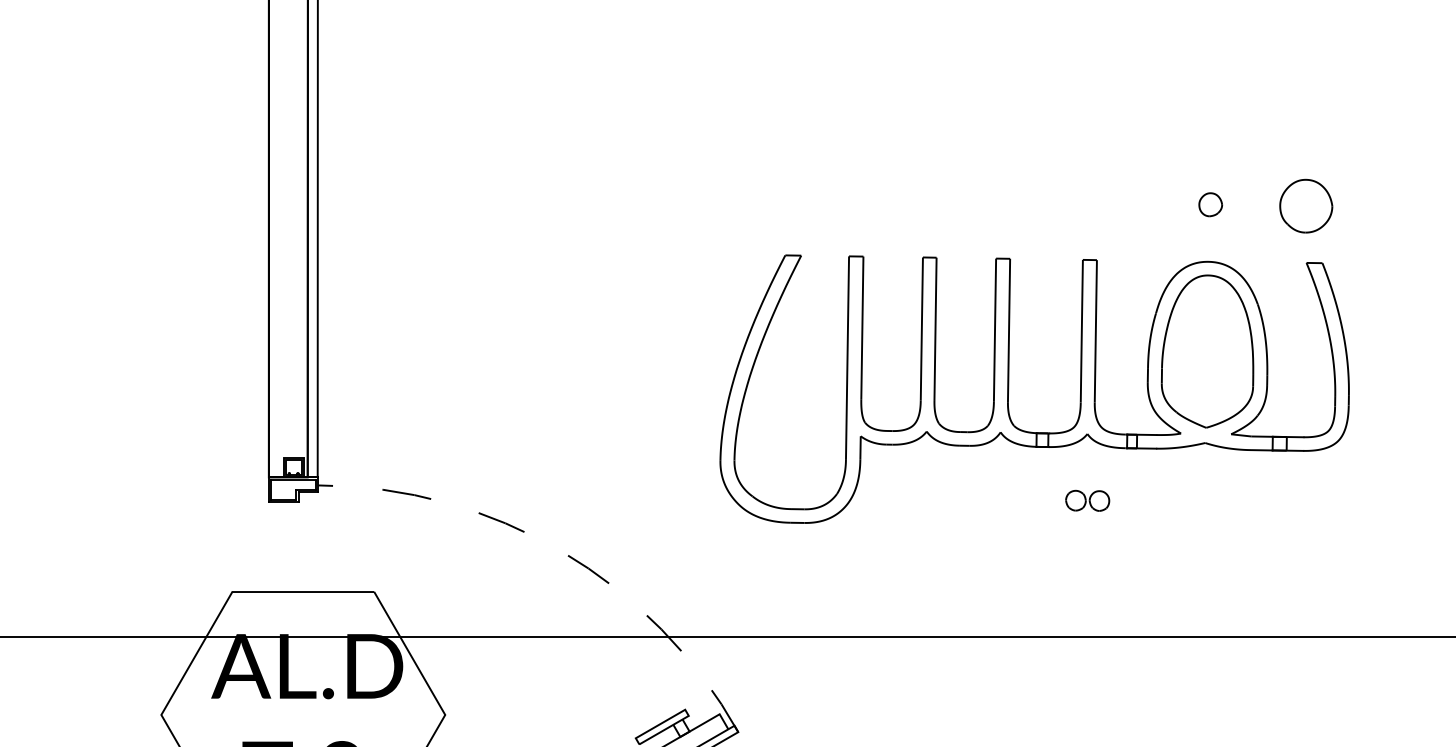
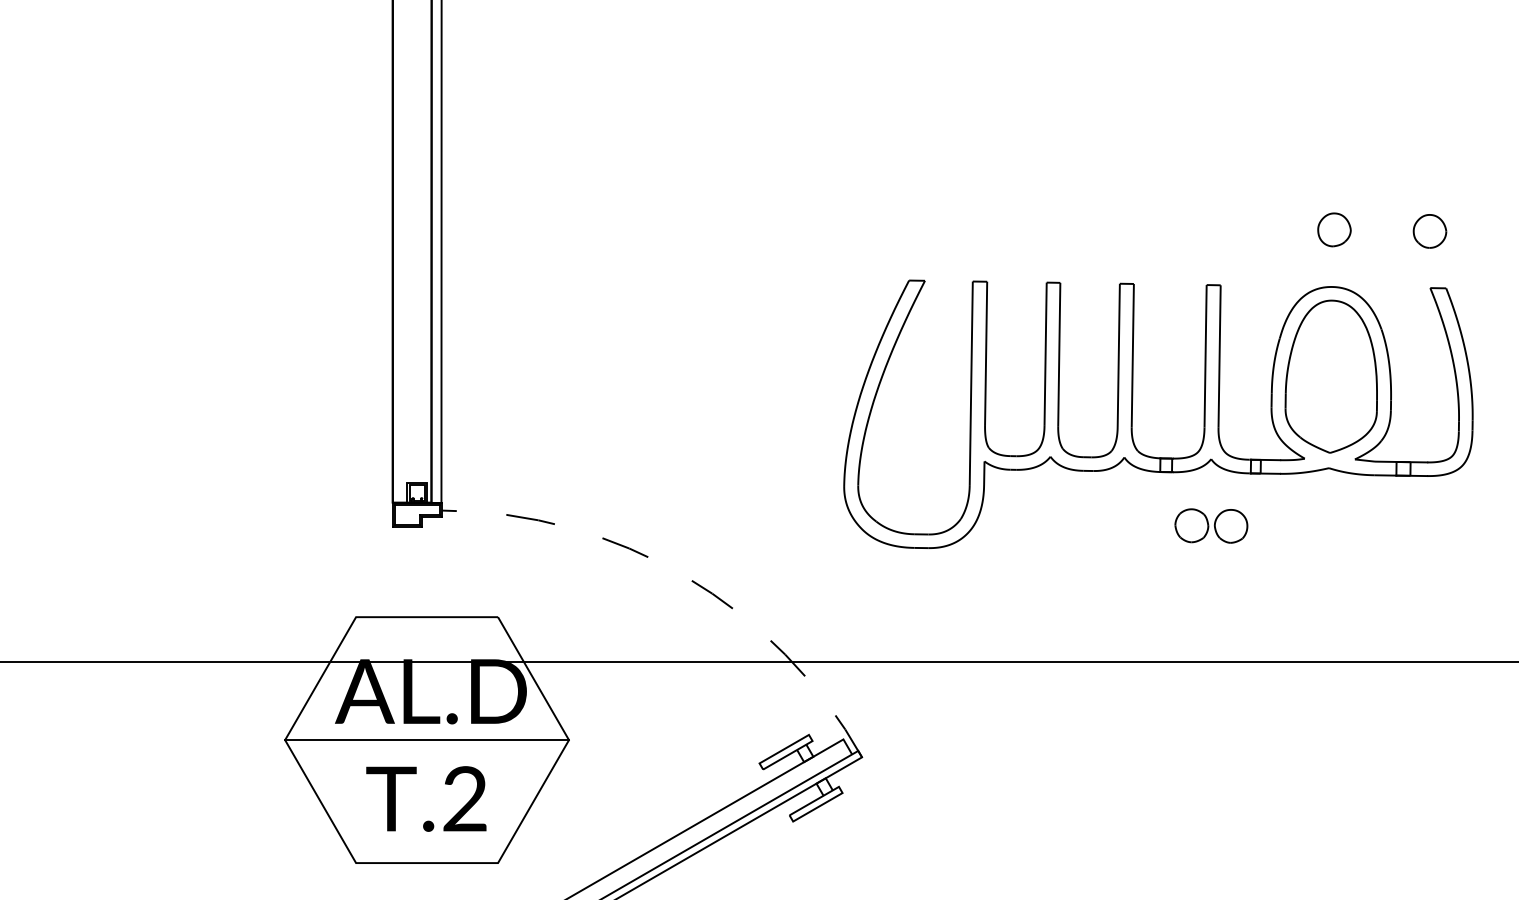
part: (1210, 204) -> (1334, 229), size x1.43
part: (1305, 206) -> (1429, 231), size x0.62
part: (1087, 500) -> (1211, 525), size x1.67
line: (303, 715) -> (427, 740), added

